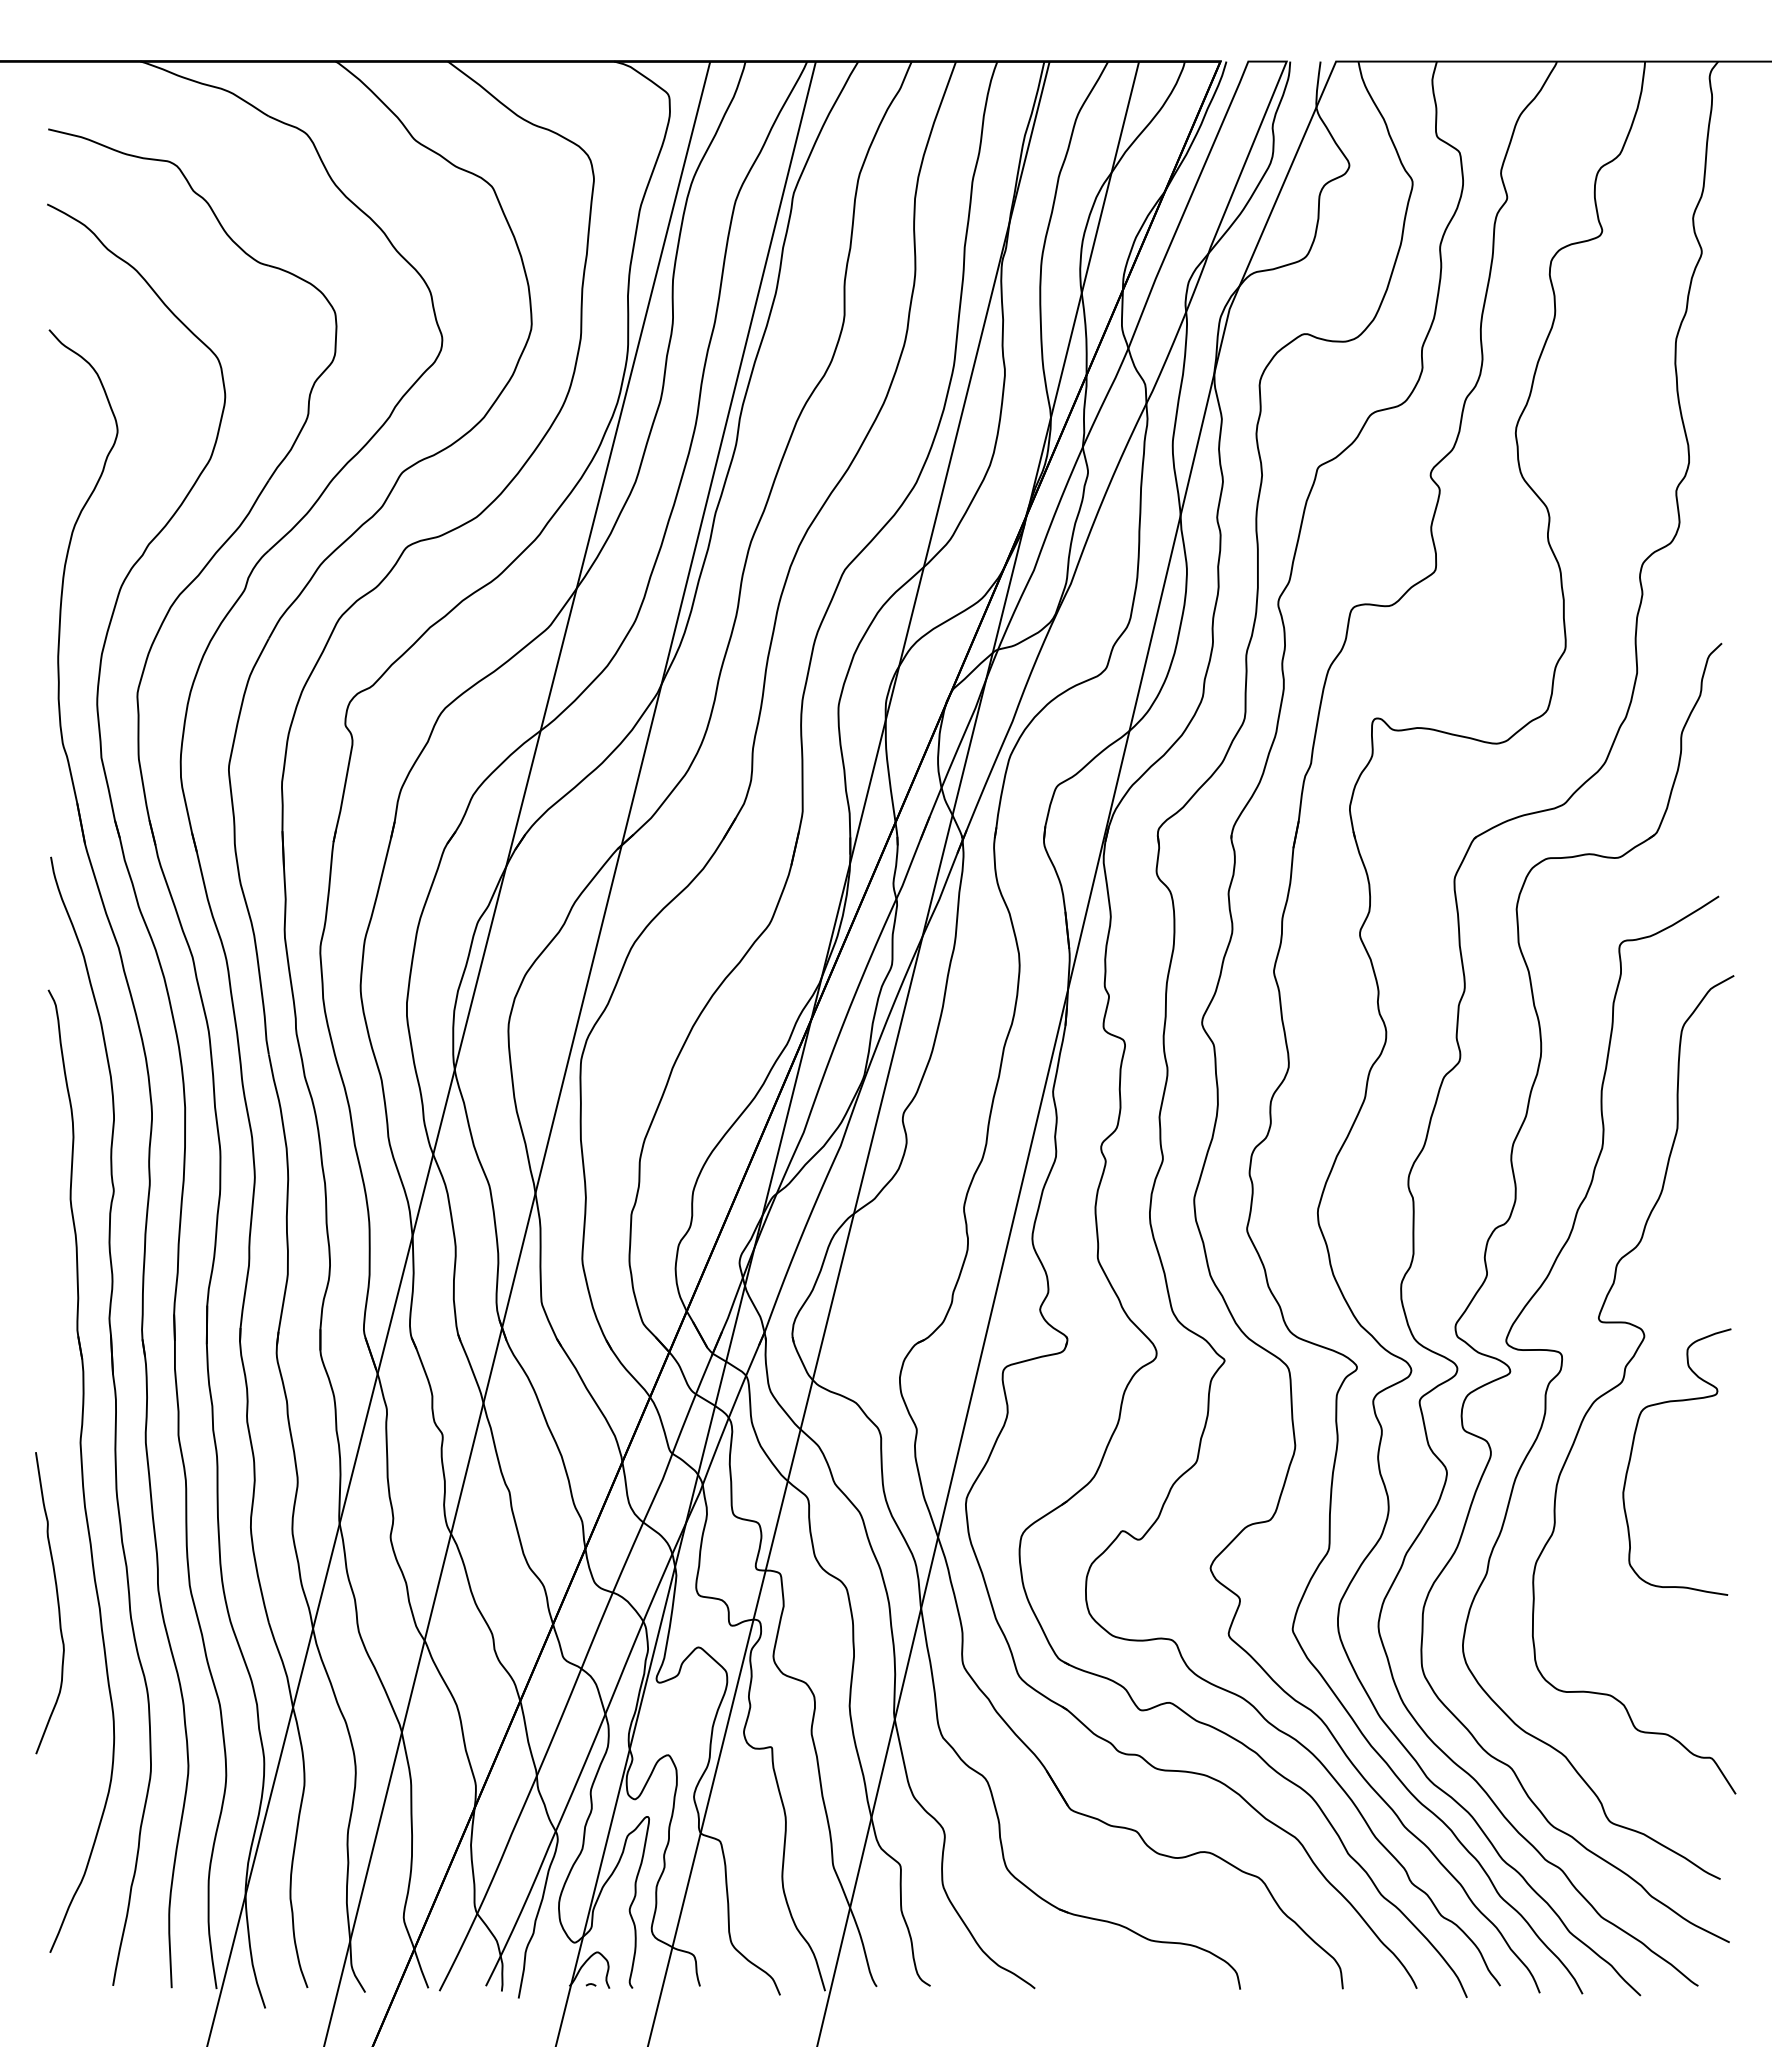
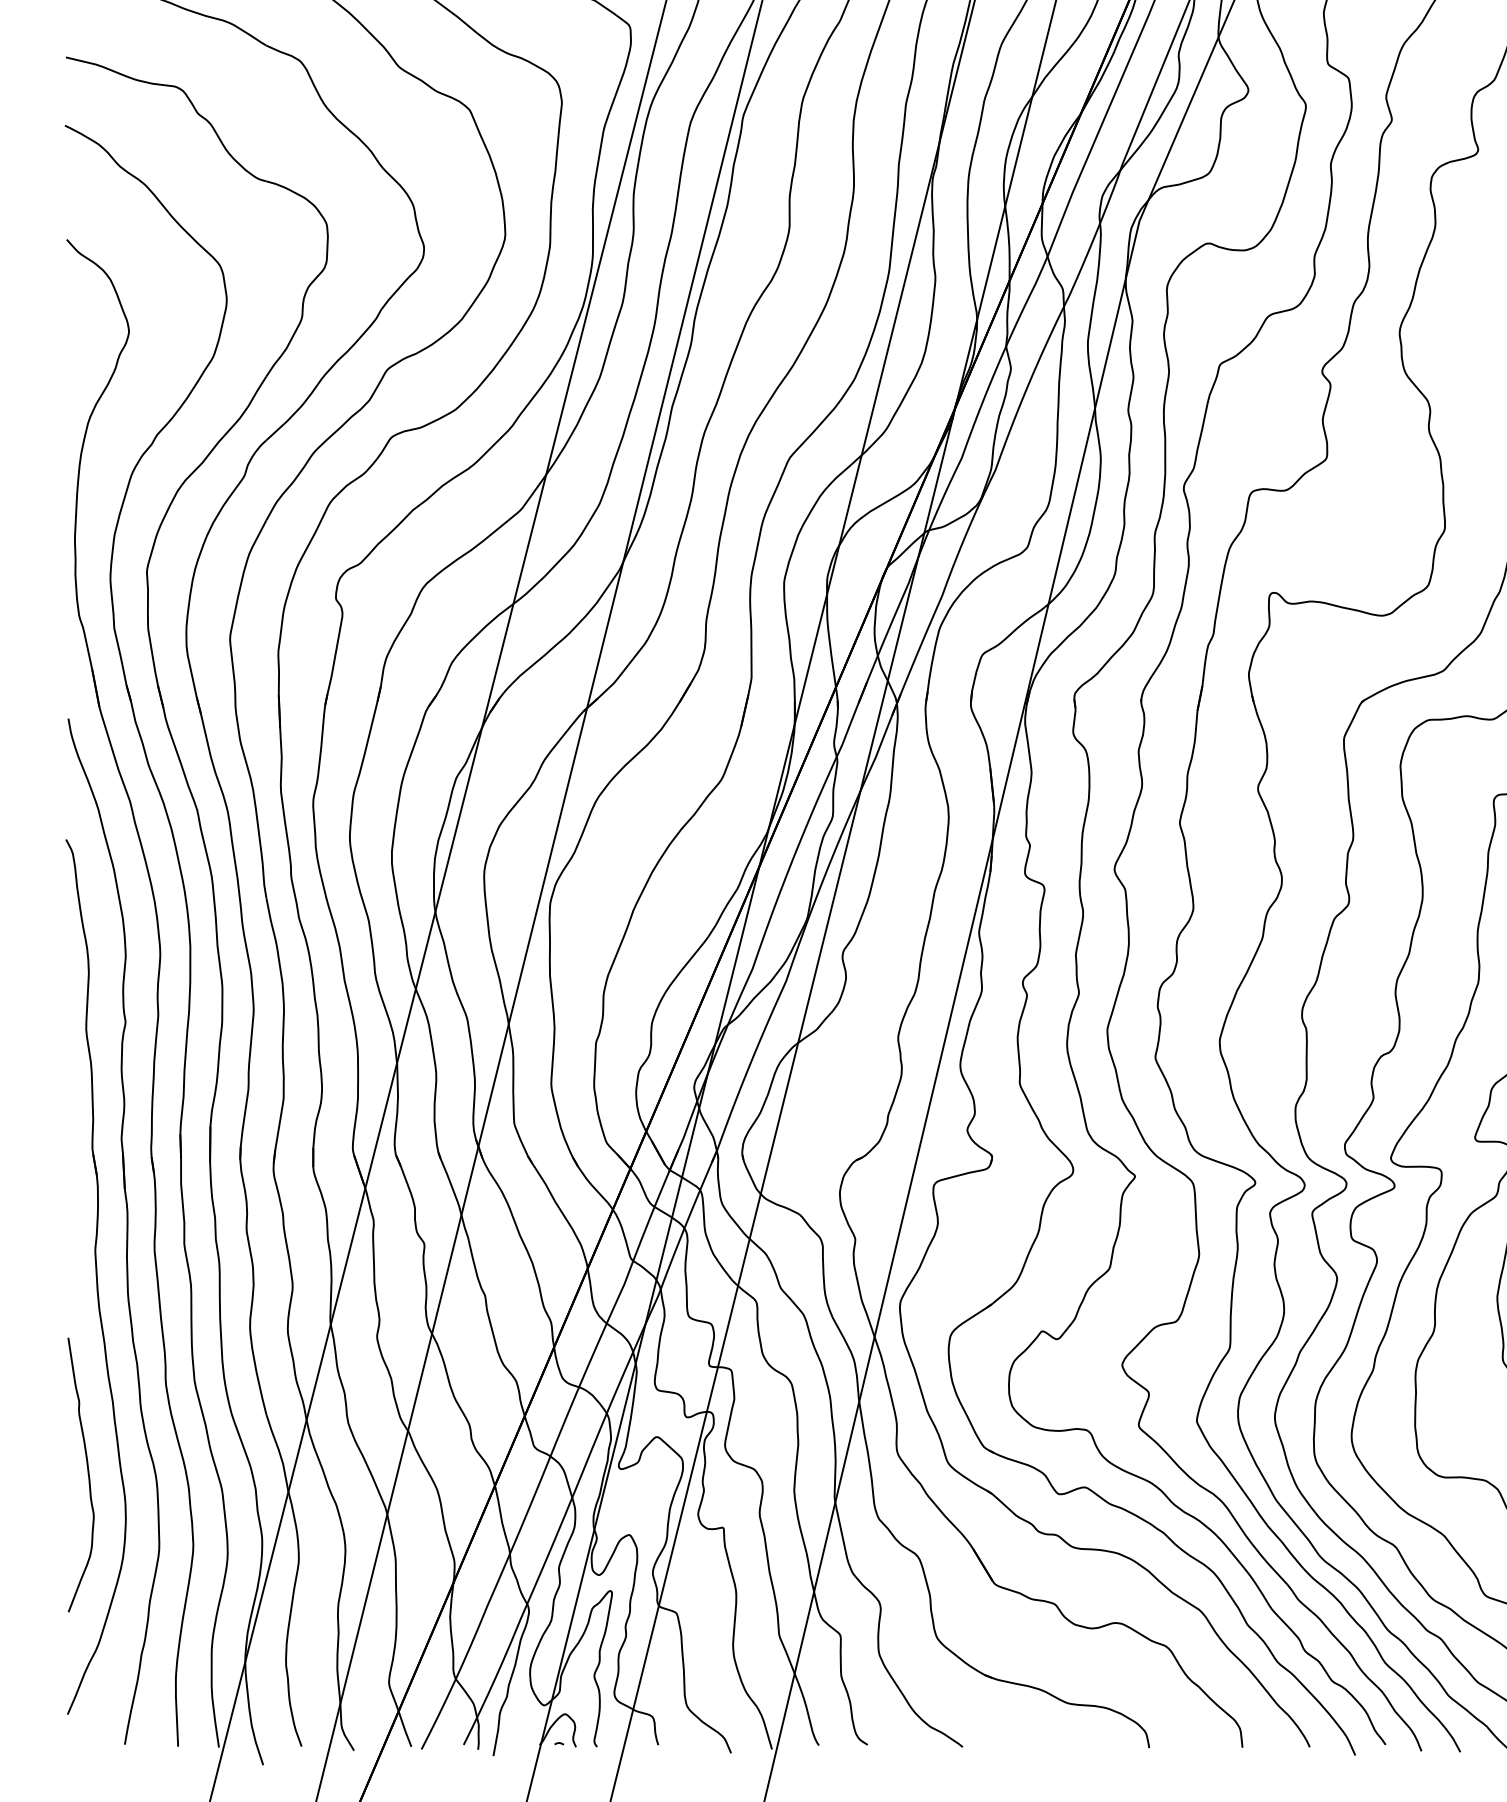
curve: (57, 1603) -> (87, 1475), moved

